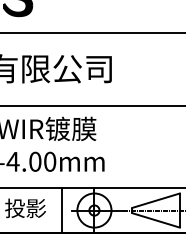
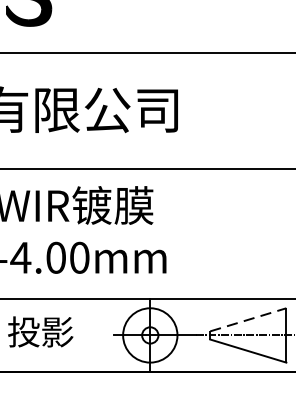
line: (155, 200) -> (247, 319), solid -> dashed
line: (62, 210) -> (99, 335), removed

